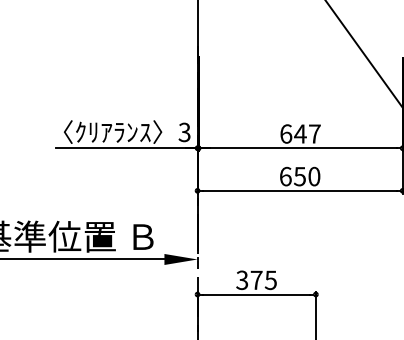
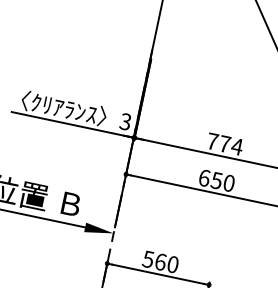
text: (300, 133) -> (225, 143), 647 -> 774
text: (256, 280) -> (160, 262), 375 -> 560

